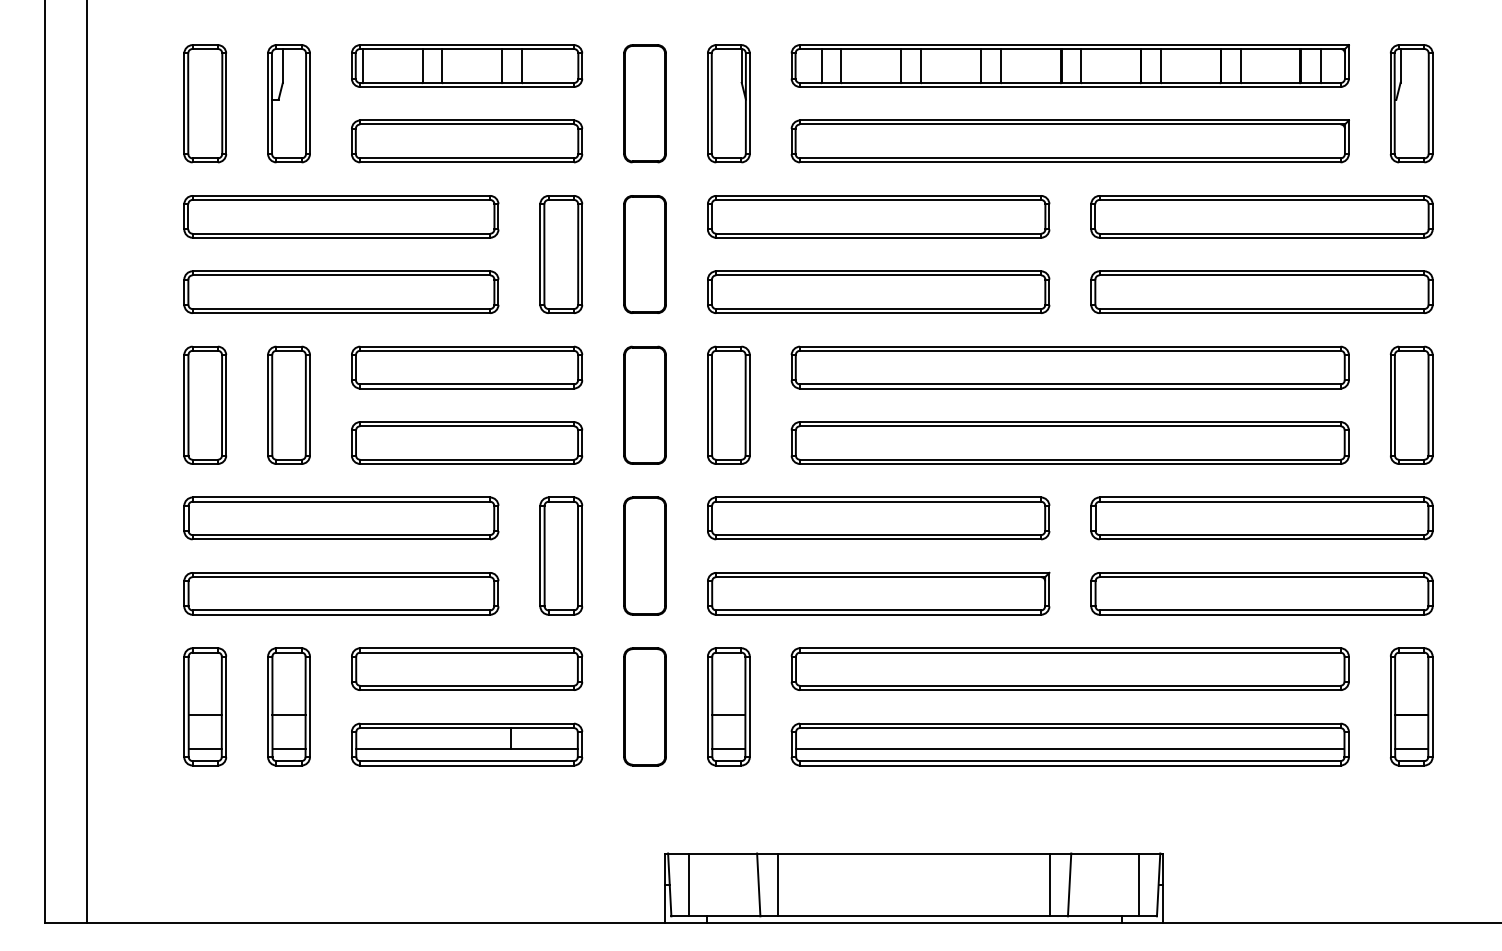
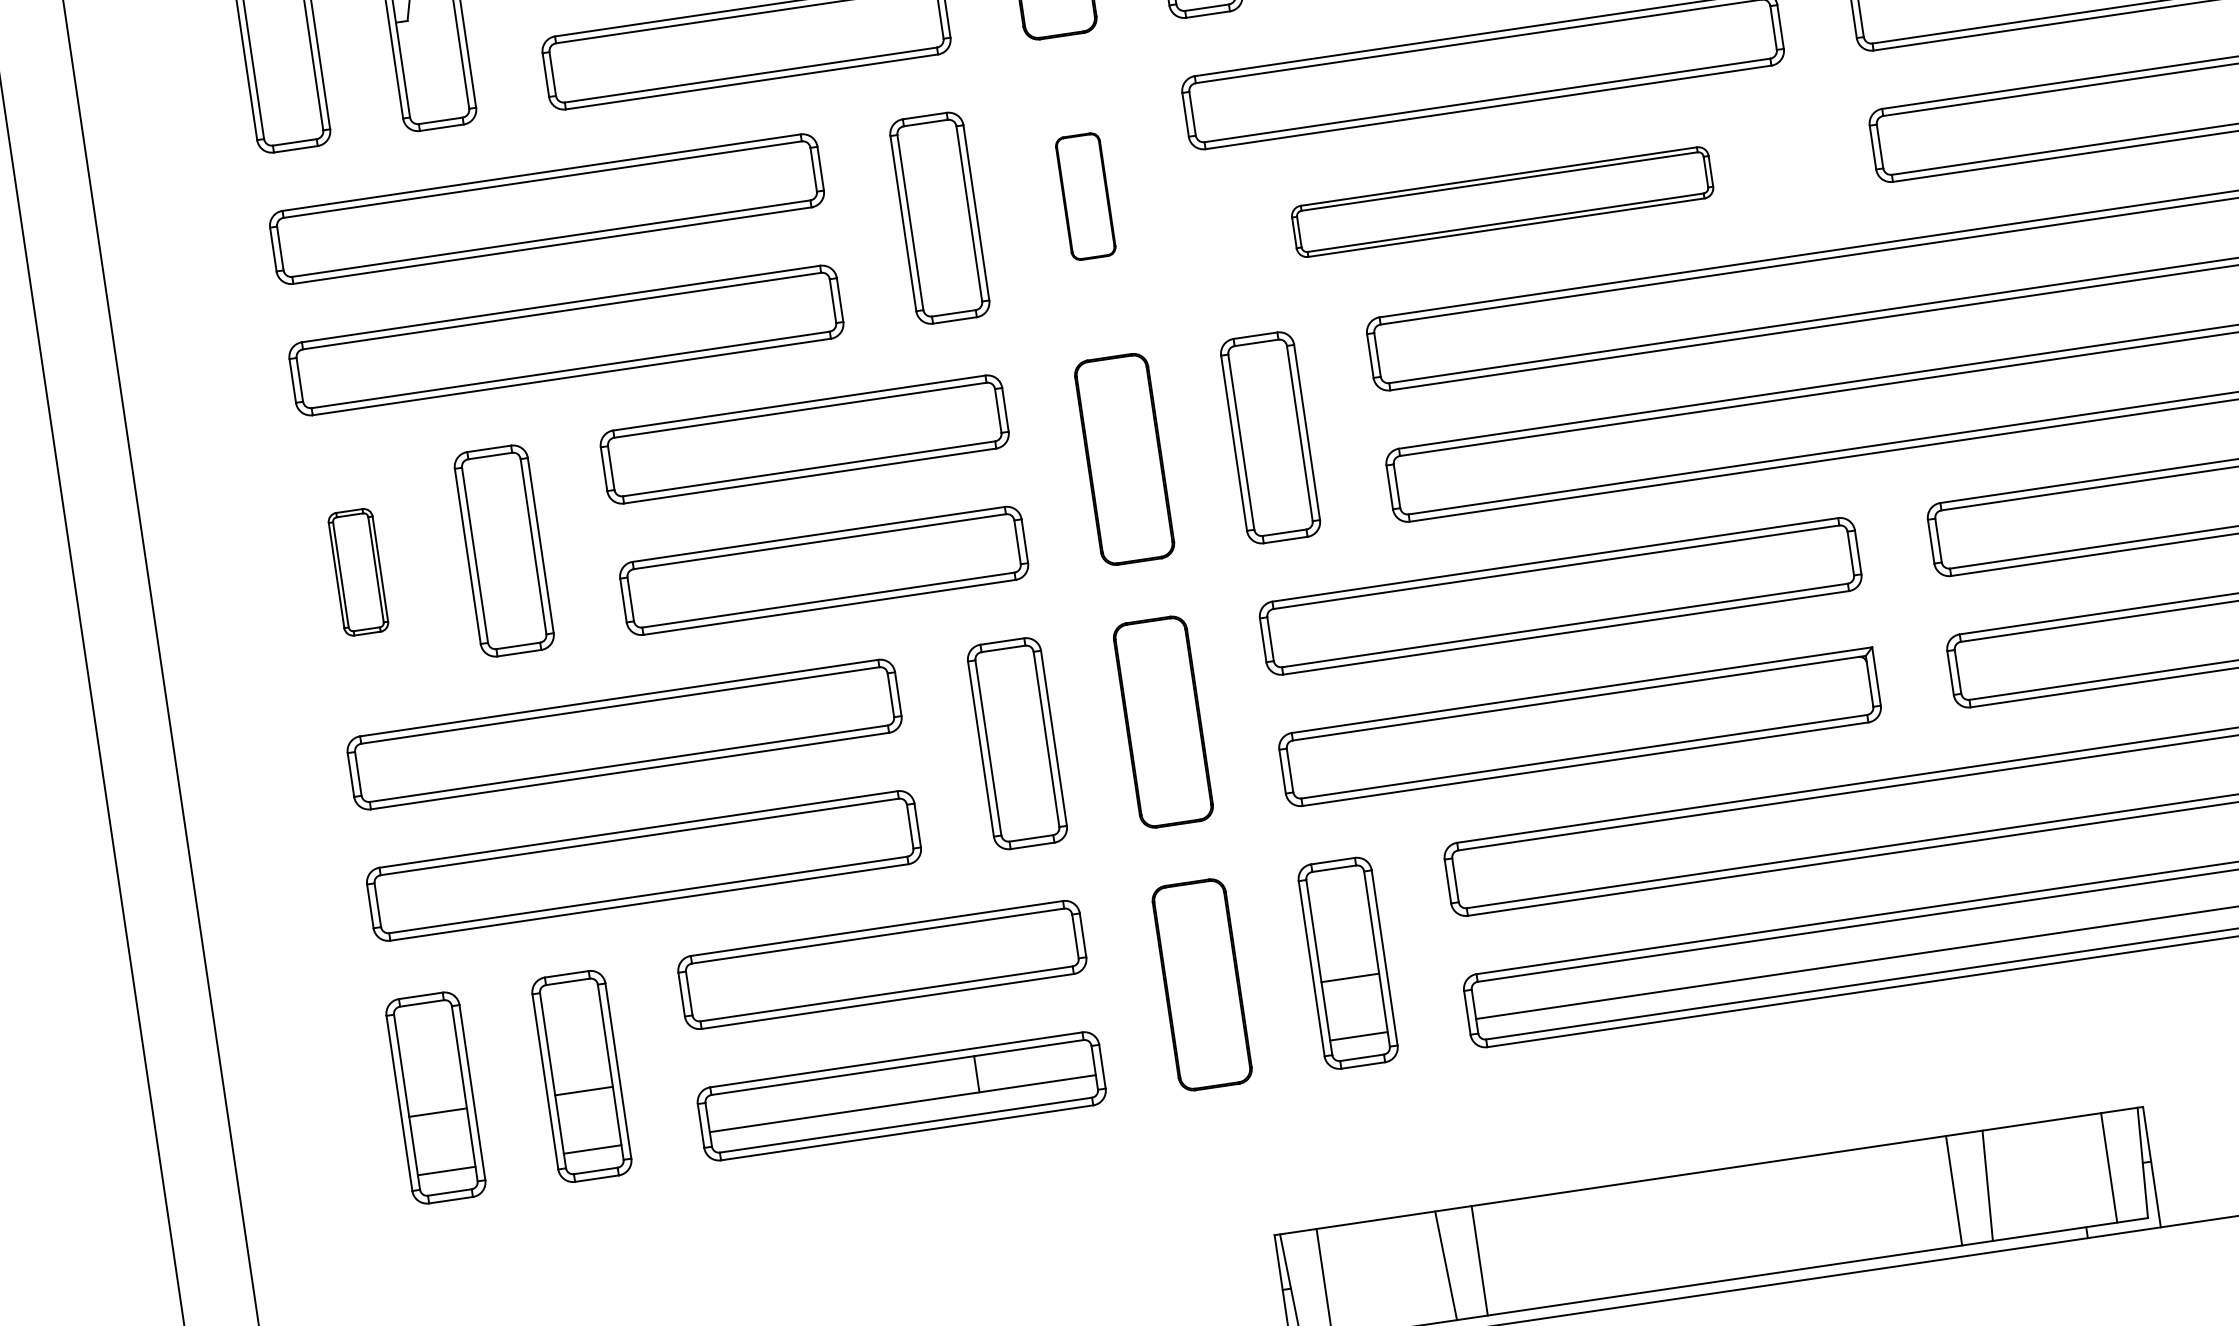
part: (644, 254) -> (1084, 196), size x0.6
part: (878, 291) -> (1502, 201), size x0.7
part: (205, 404) -> (358, 571), size x0.6

